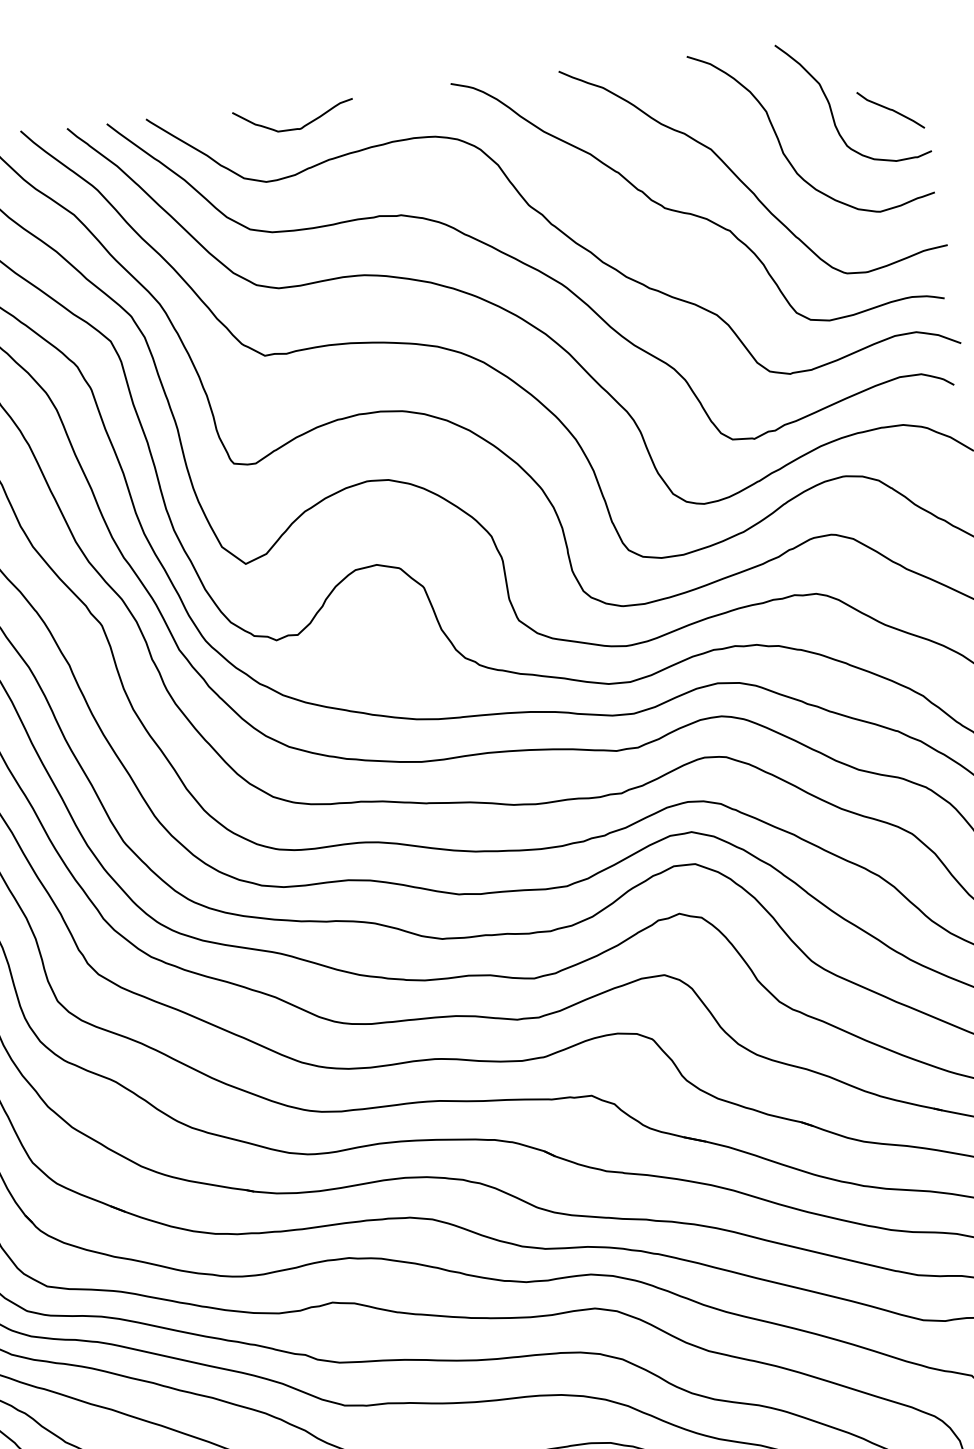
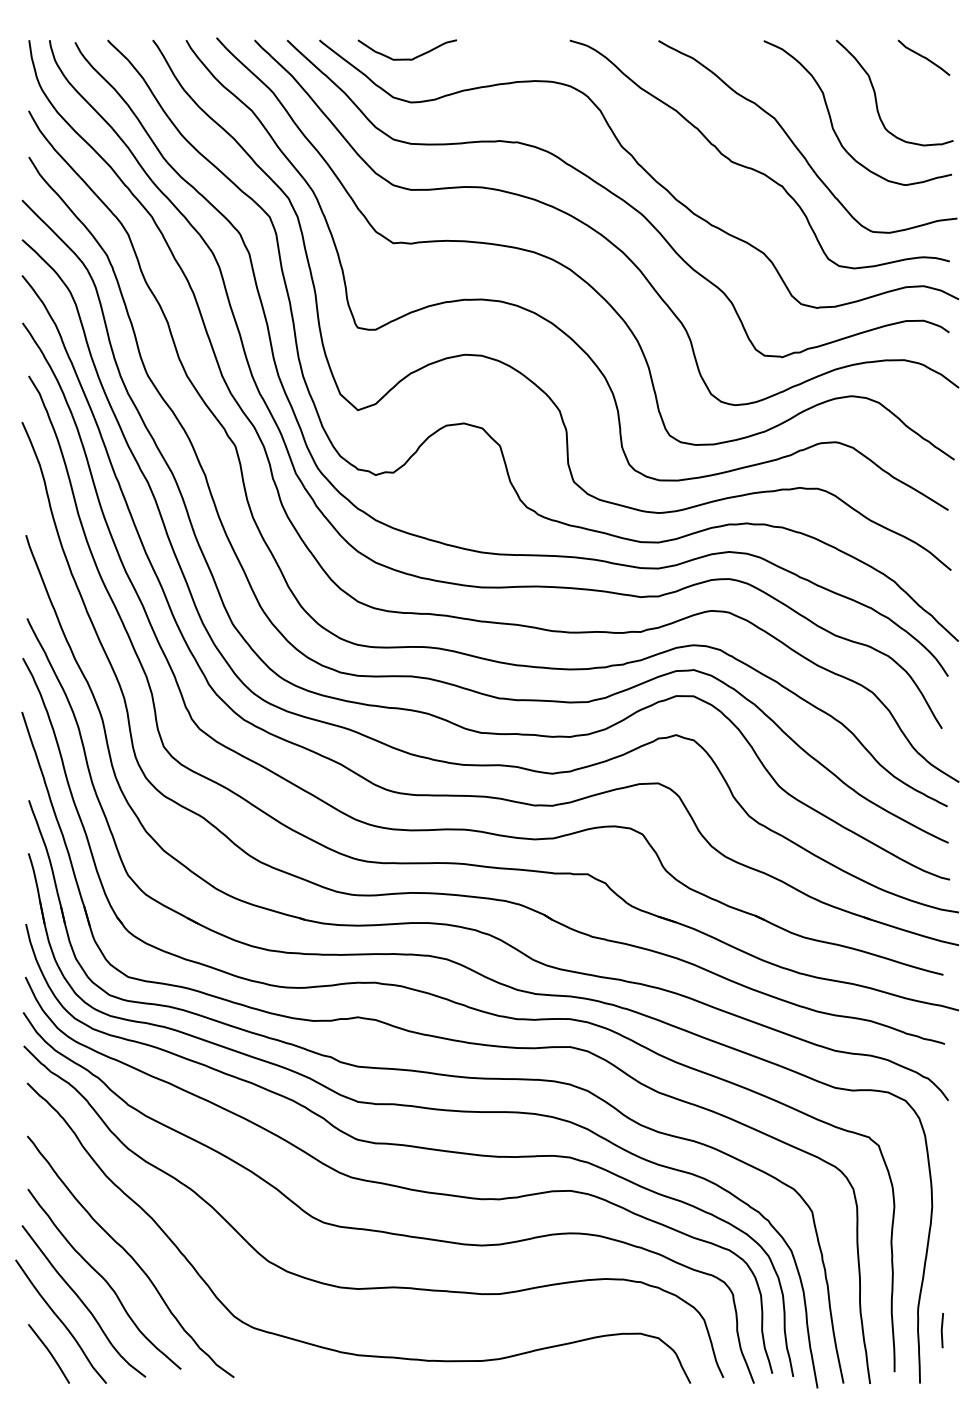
curve: (890, 109) -> (923, 57), moved
curve: (293, 128) -> (406, 58), moved

